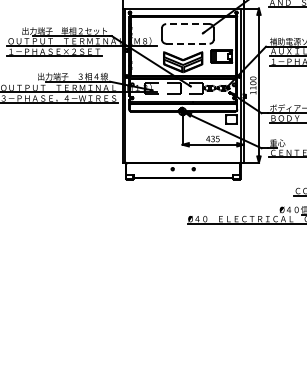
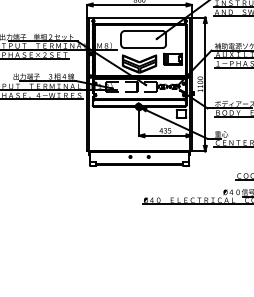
line: (187, 24) -> (143, 31), dashed -> solid
line: (187, 43) -> (143, 47), dashed -> solid

